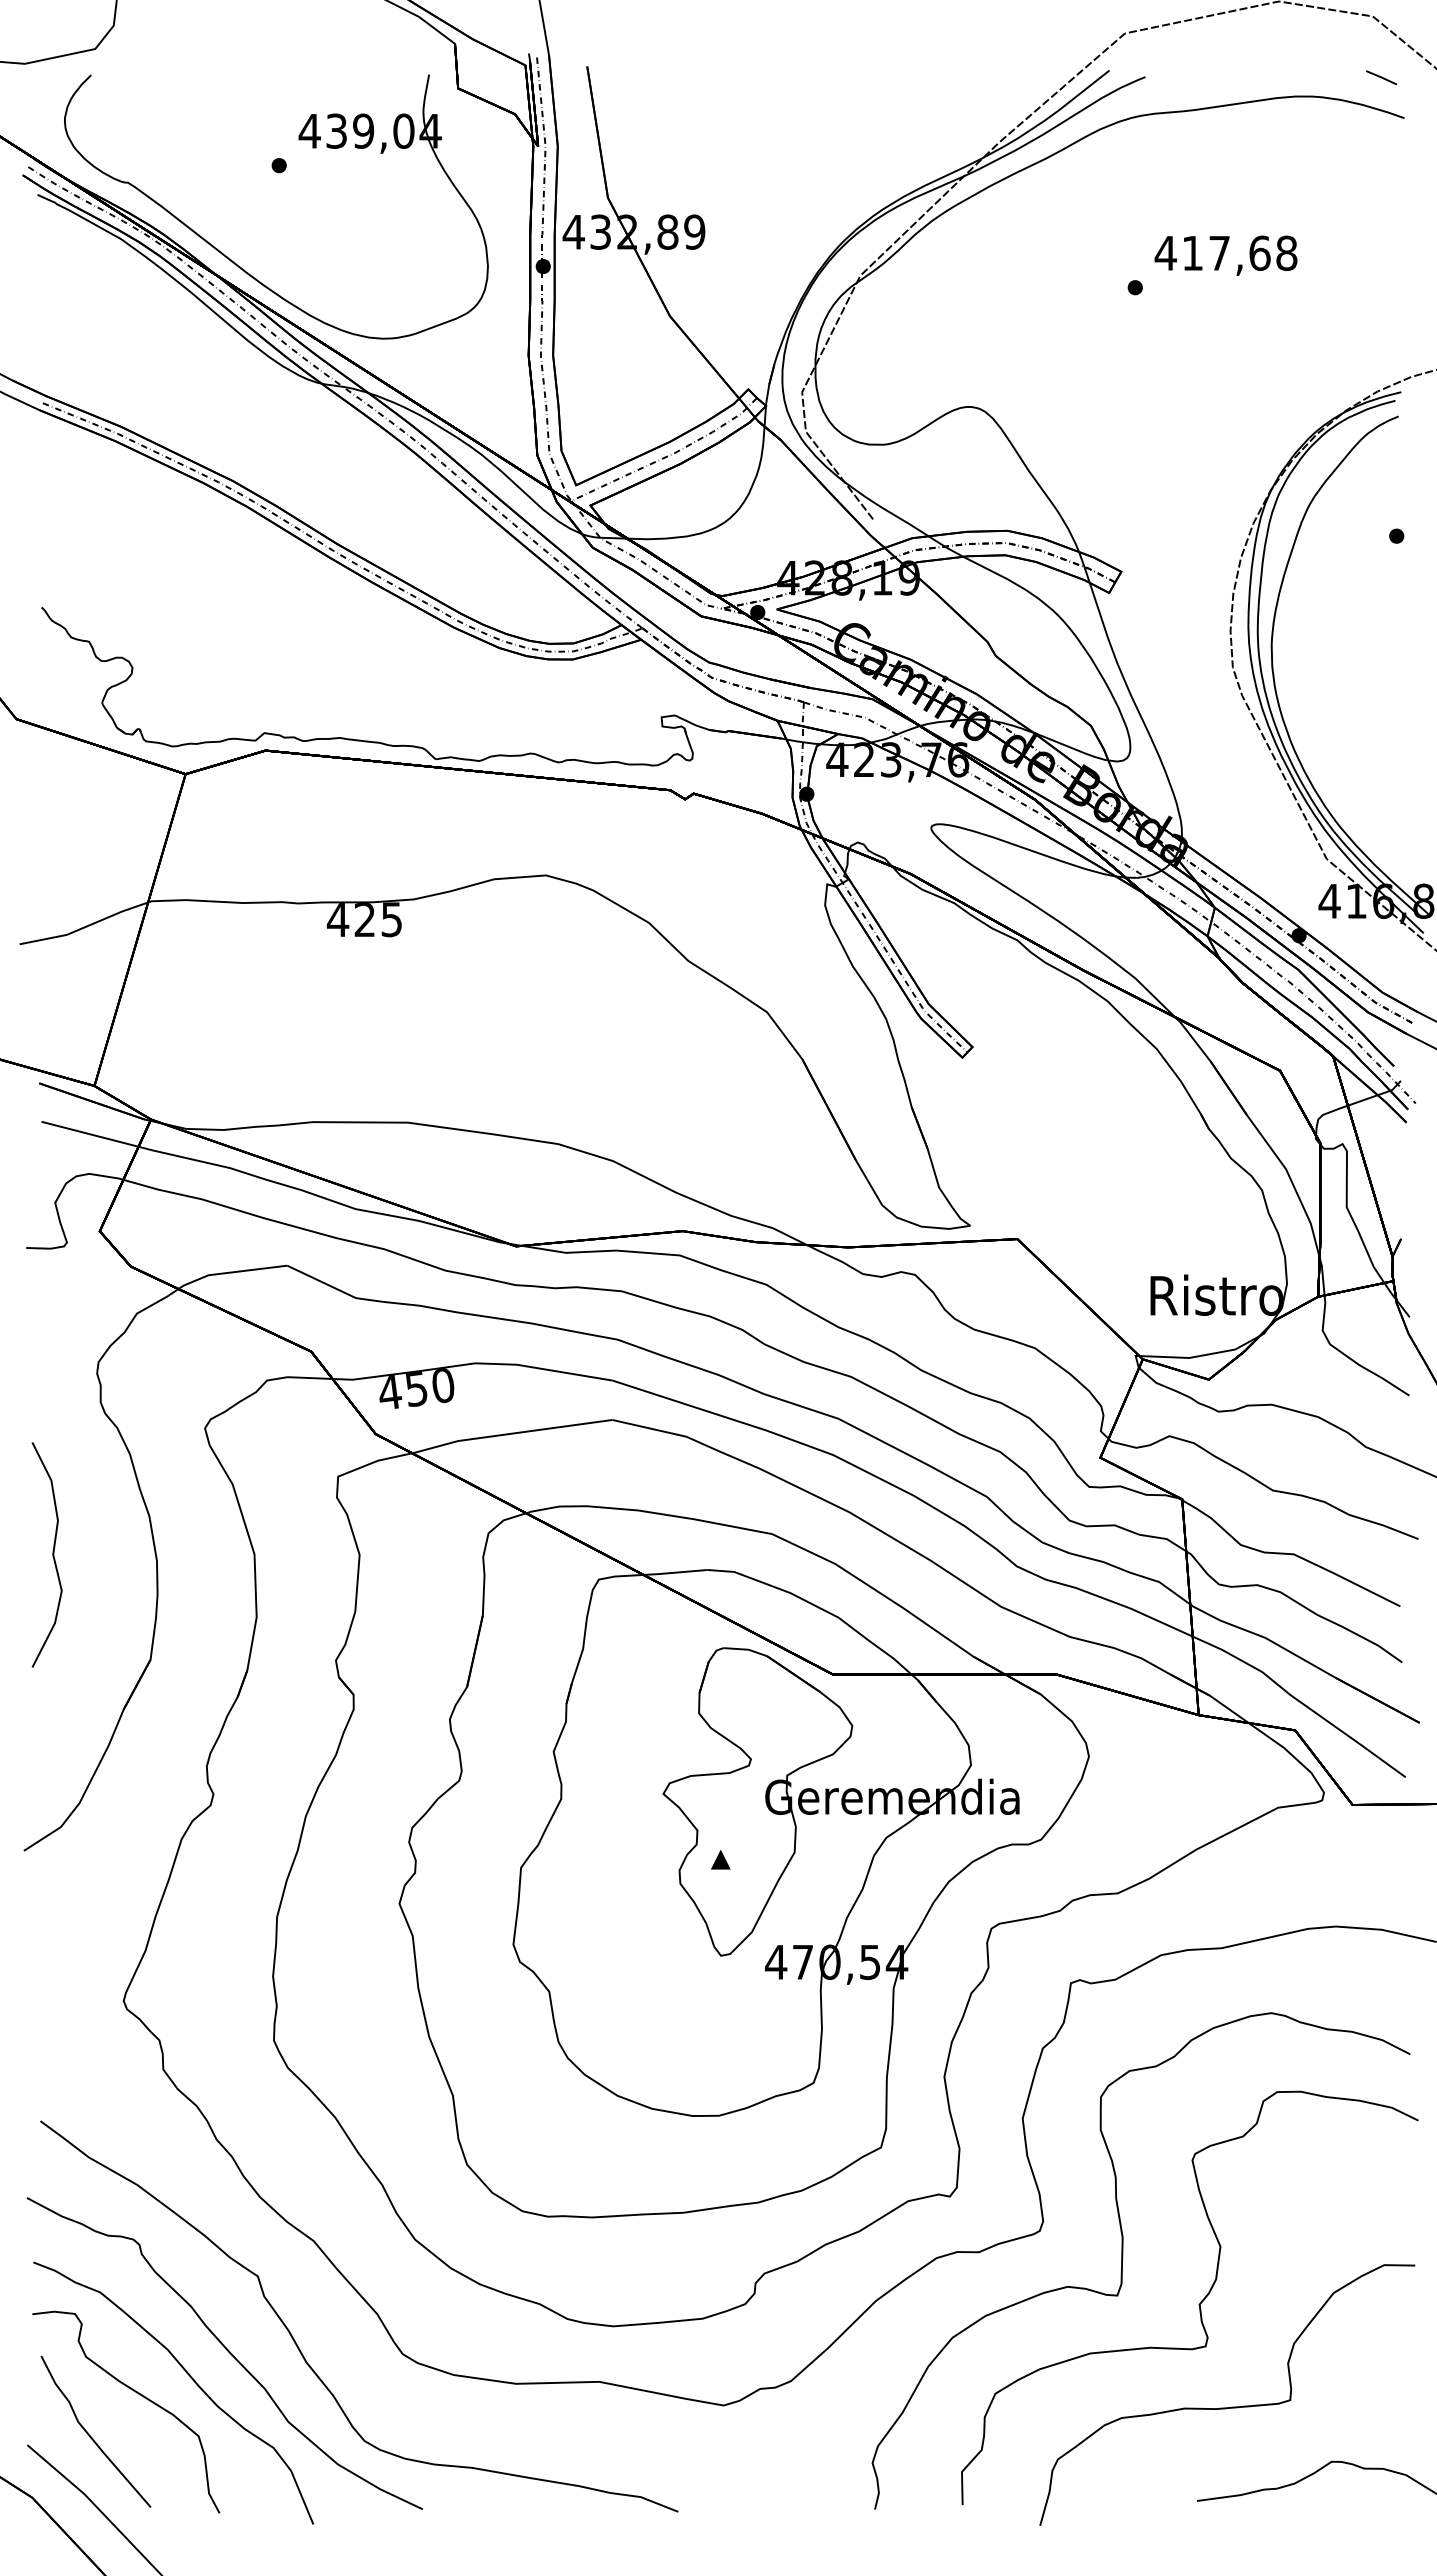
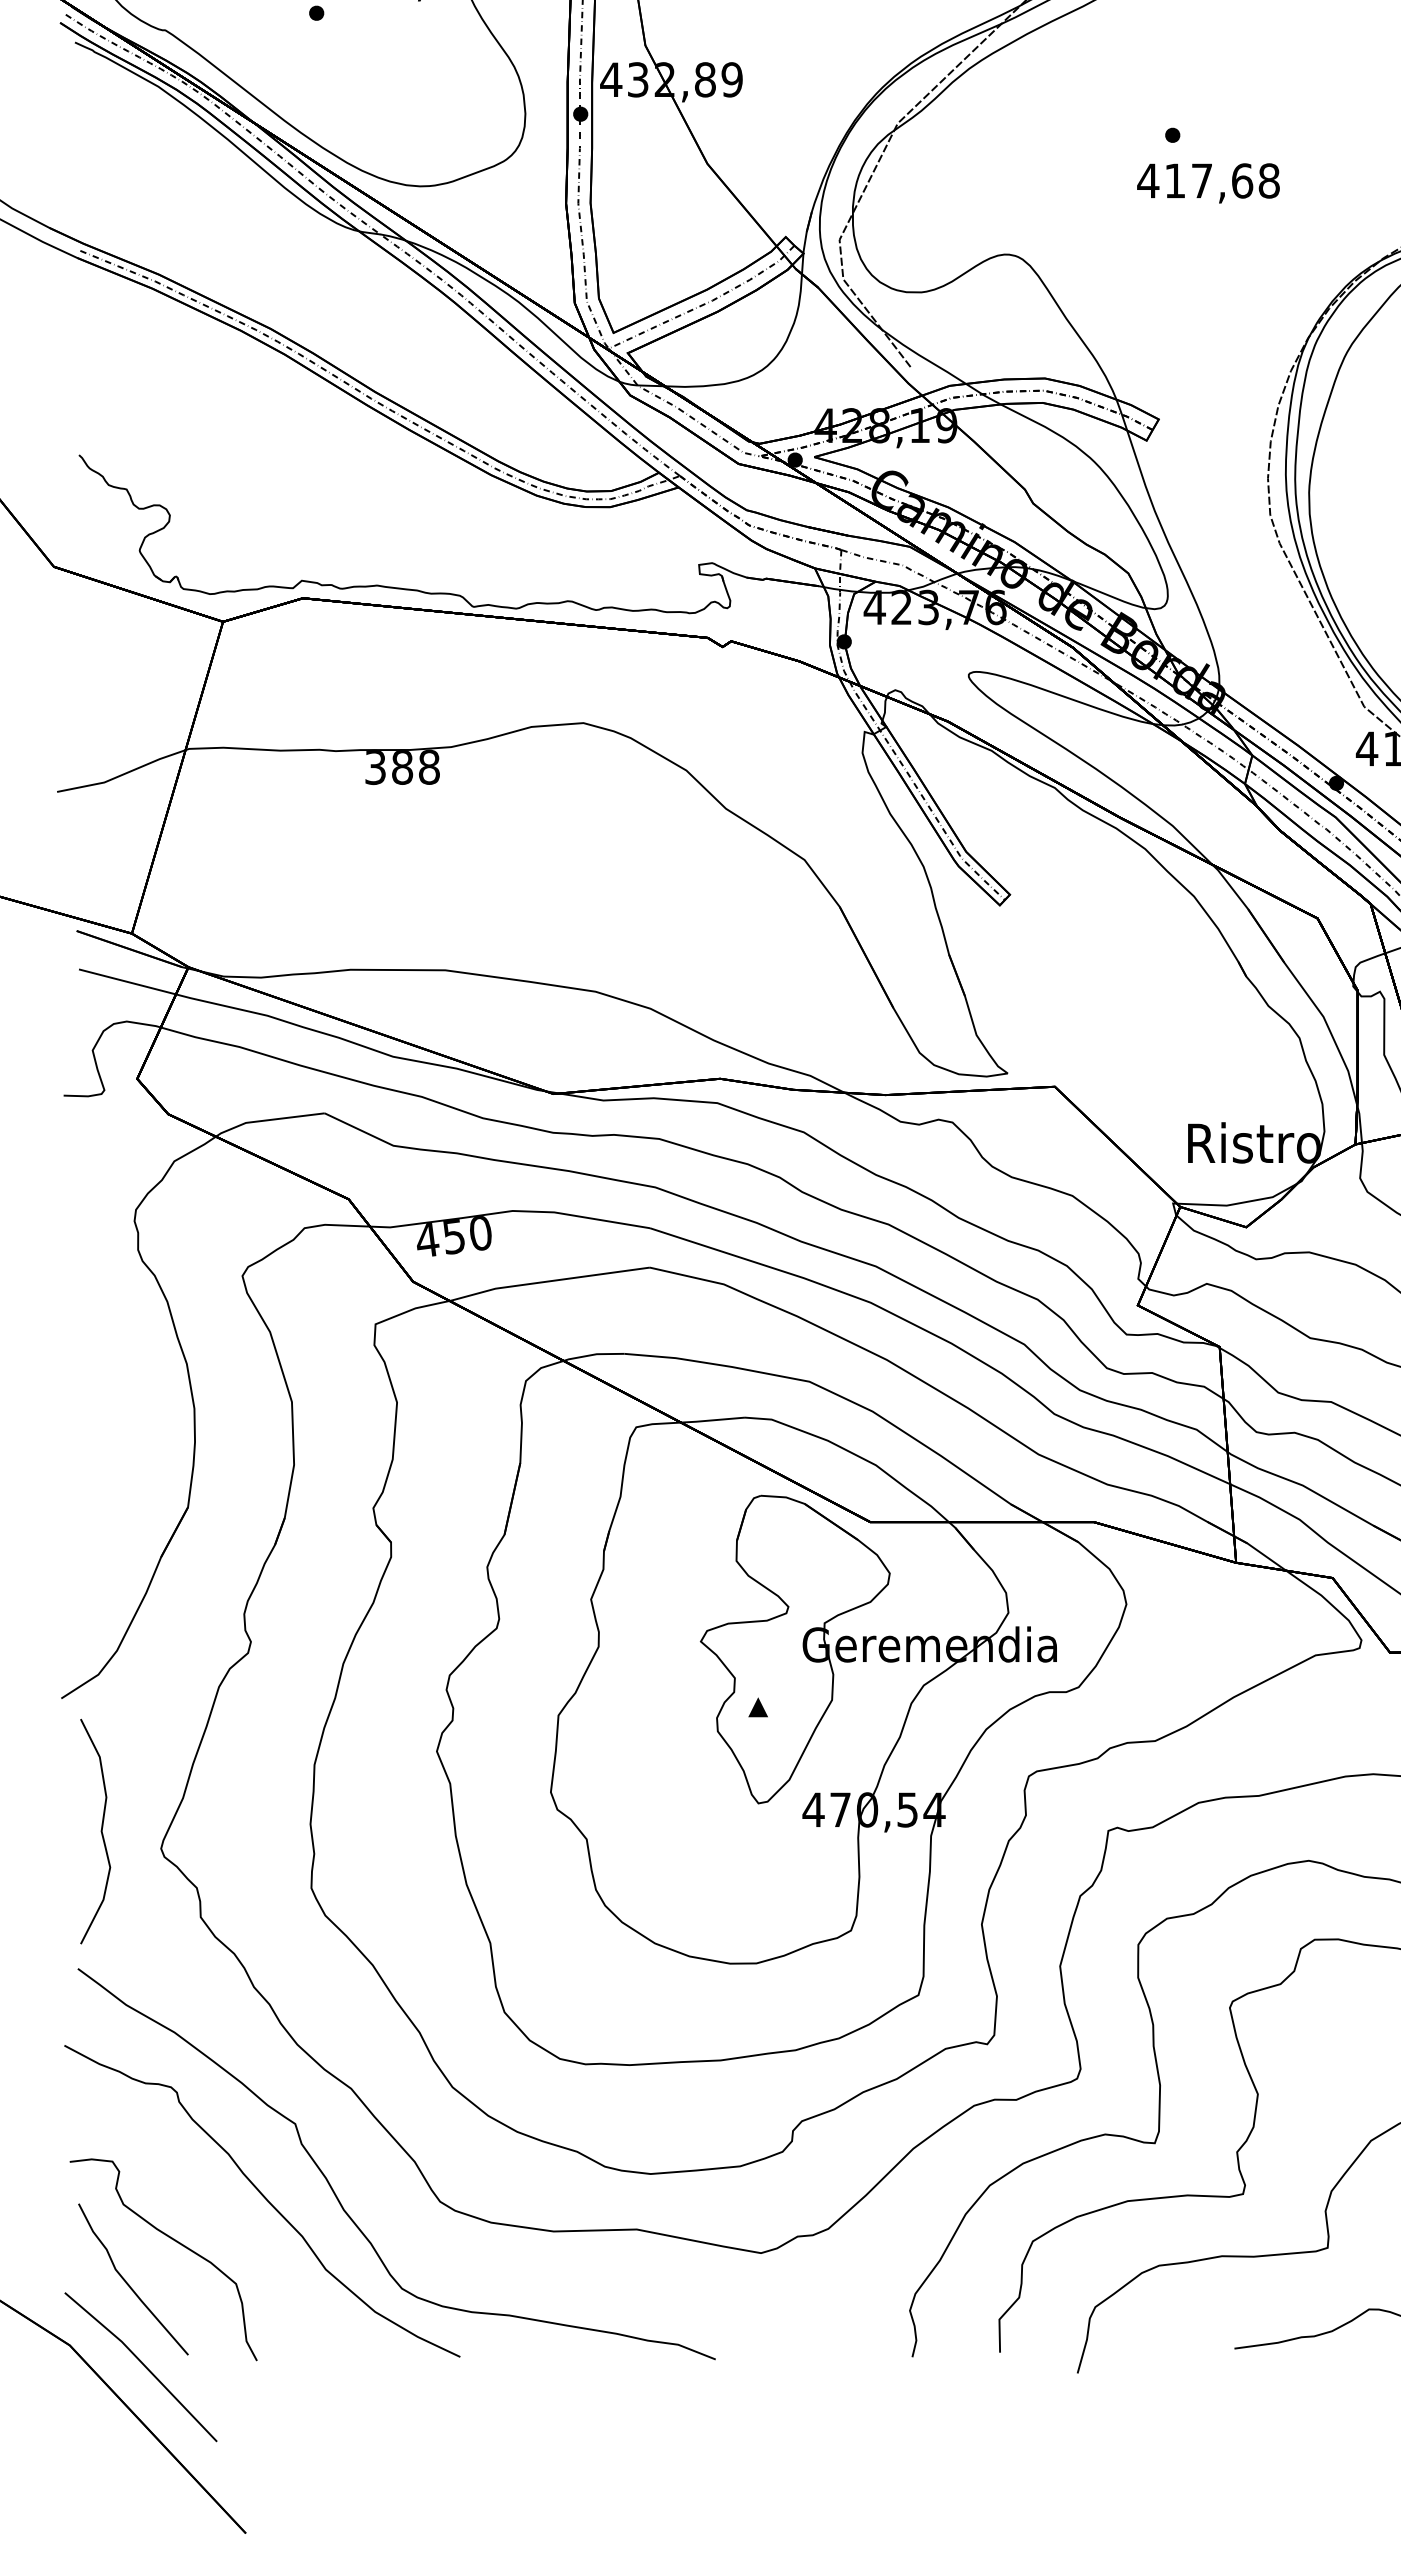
text: (1225, 255) -> (1207, 183), moved
text: (364, 919) -> (401, 767), 425 -> 388
curve: (52, 1554) -> (100, 1831), moved
curve: (191, 2379) -> (228, 2227), removed

